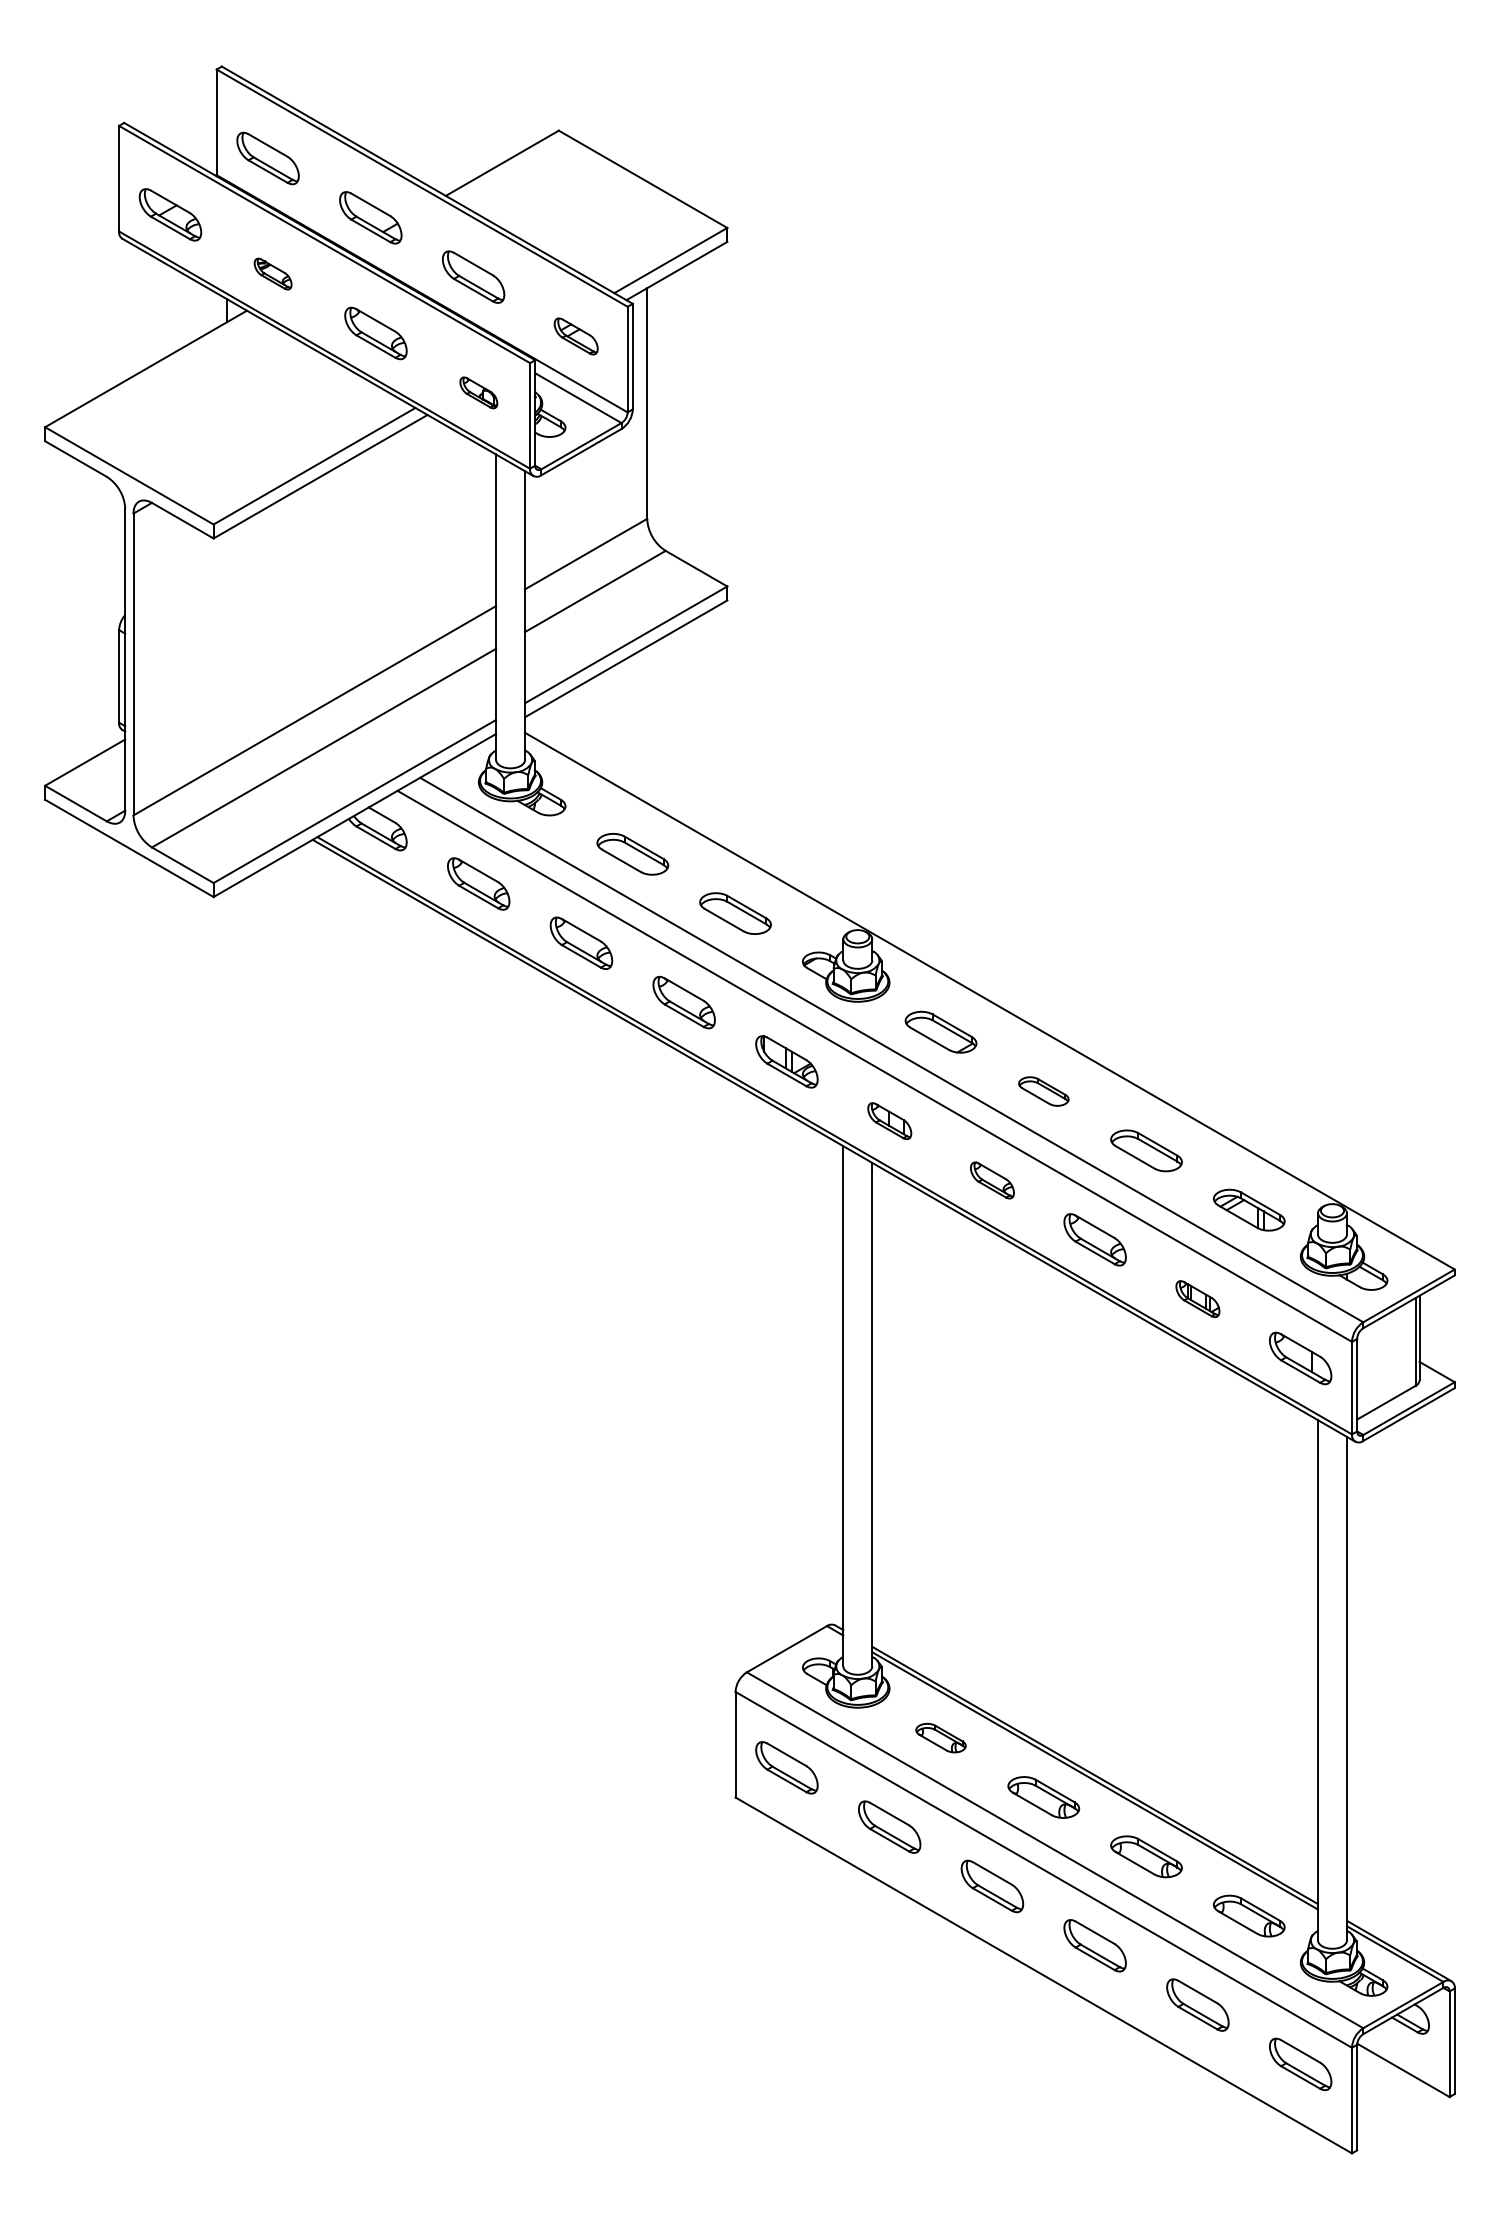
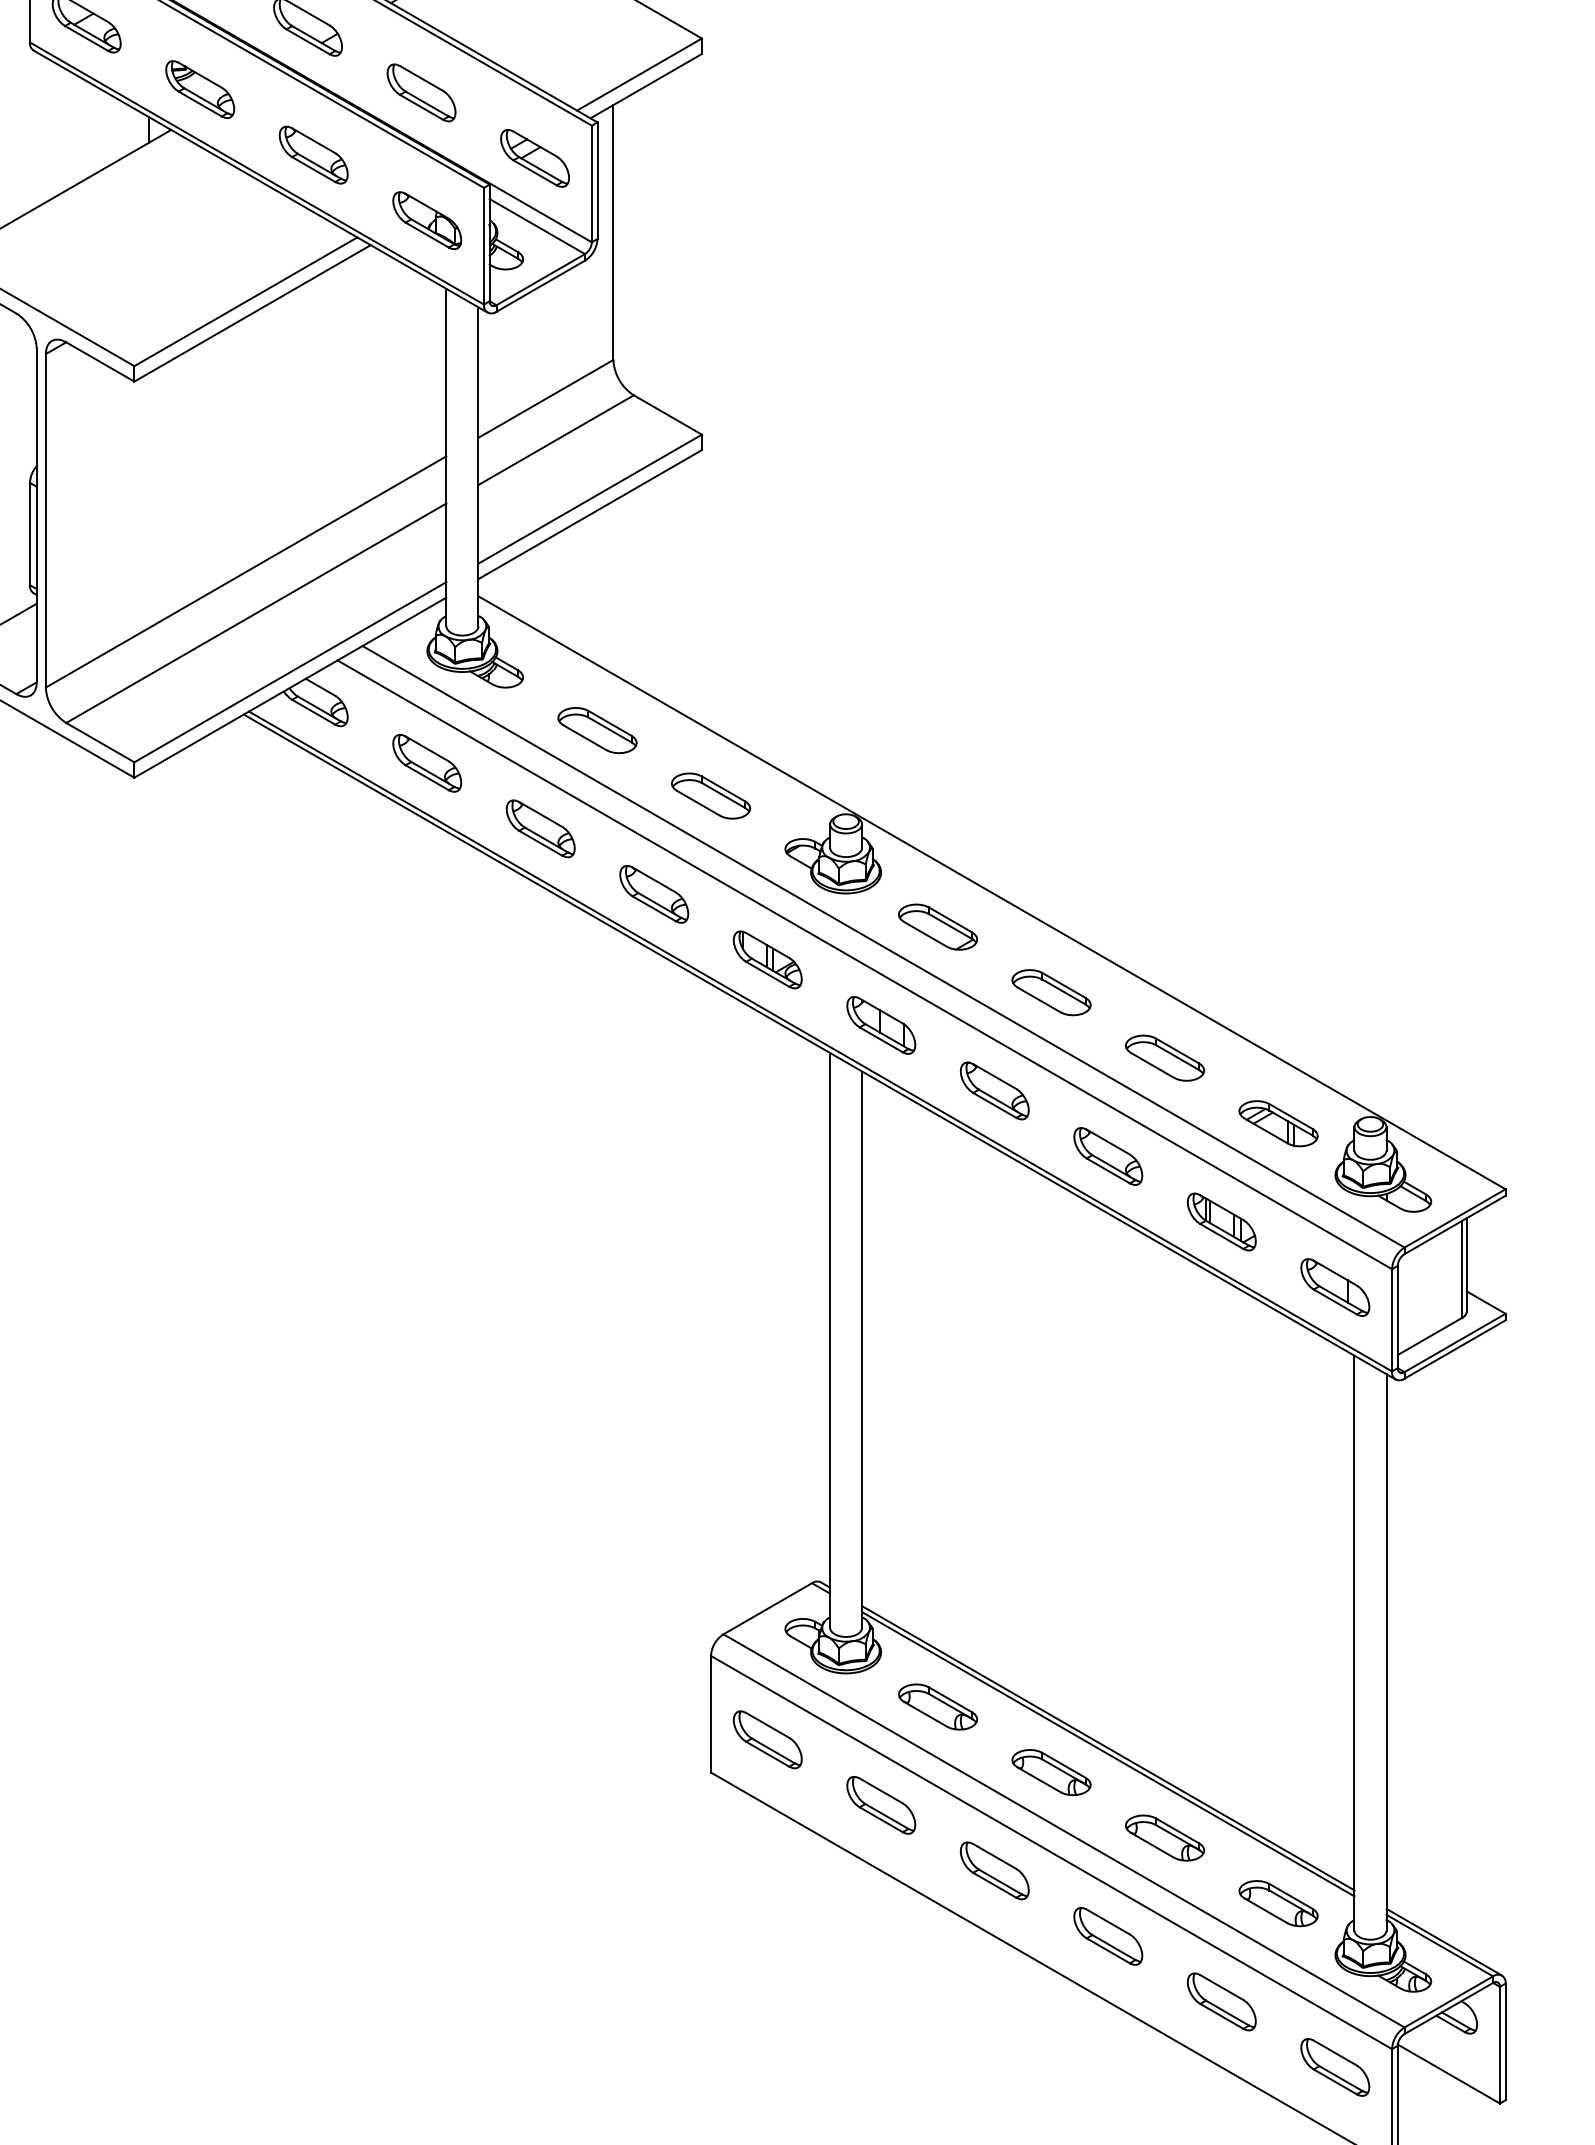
part: (272, 273) -> (199, 88), size x1.67
part: (575, 336) -> (534, 158), size x1.43
part: (478, 392) -> (427, 220), size x1.67
part: (1043, 1091) -> (1051, 992), size x1.43
part: (889, 1120) -> (881, 1024), size x1.43
part: (992, 1180) -> (994, 1090), size x1.43
part: (1197, 1298) -> (1221, 1221), size x1.43
part: (940, 1737) -> (937, 1706), size x1.43

